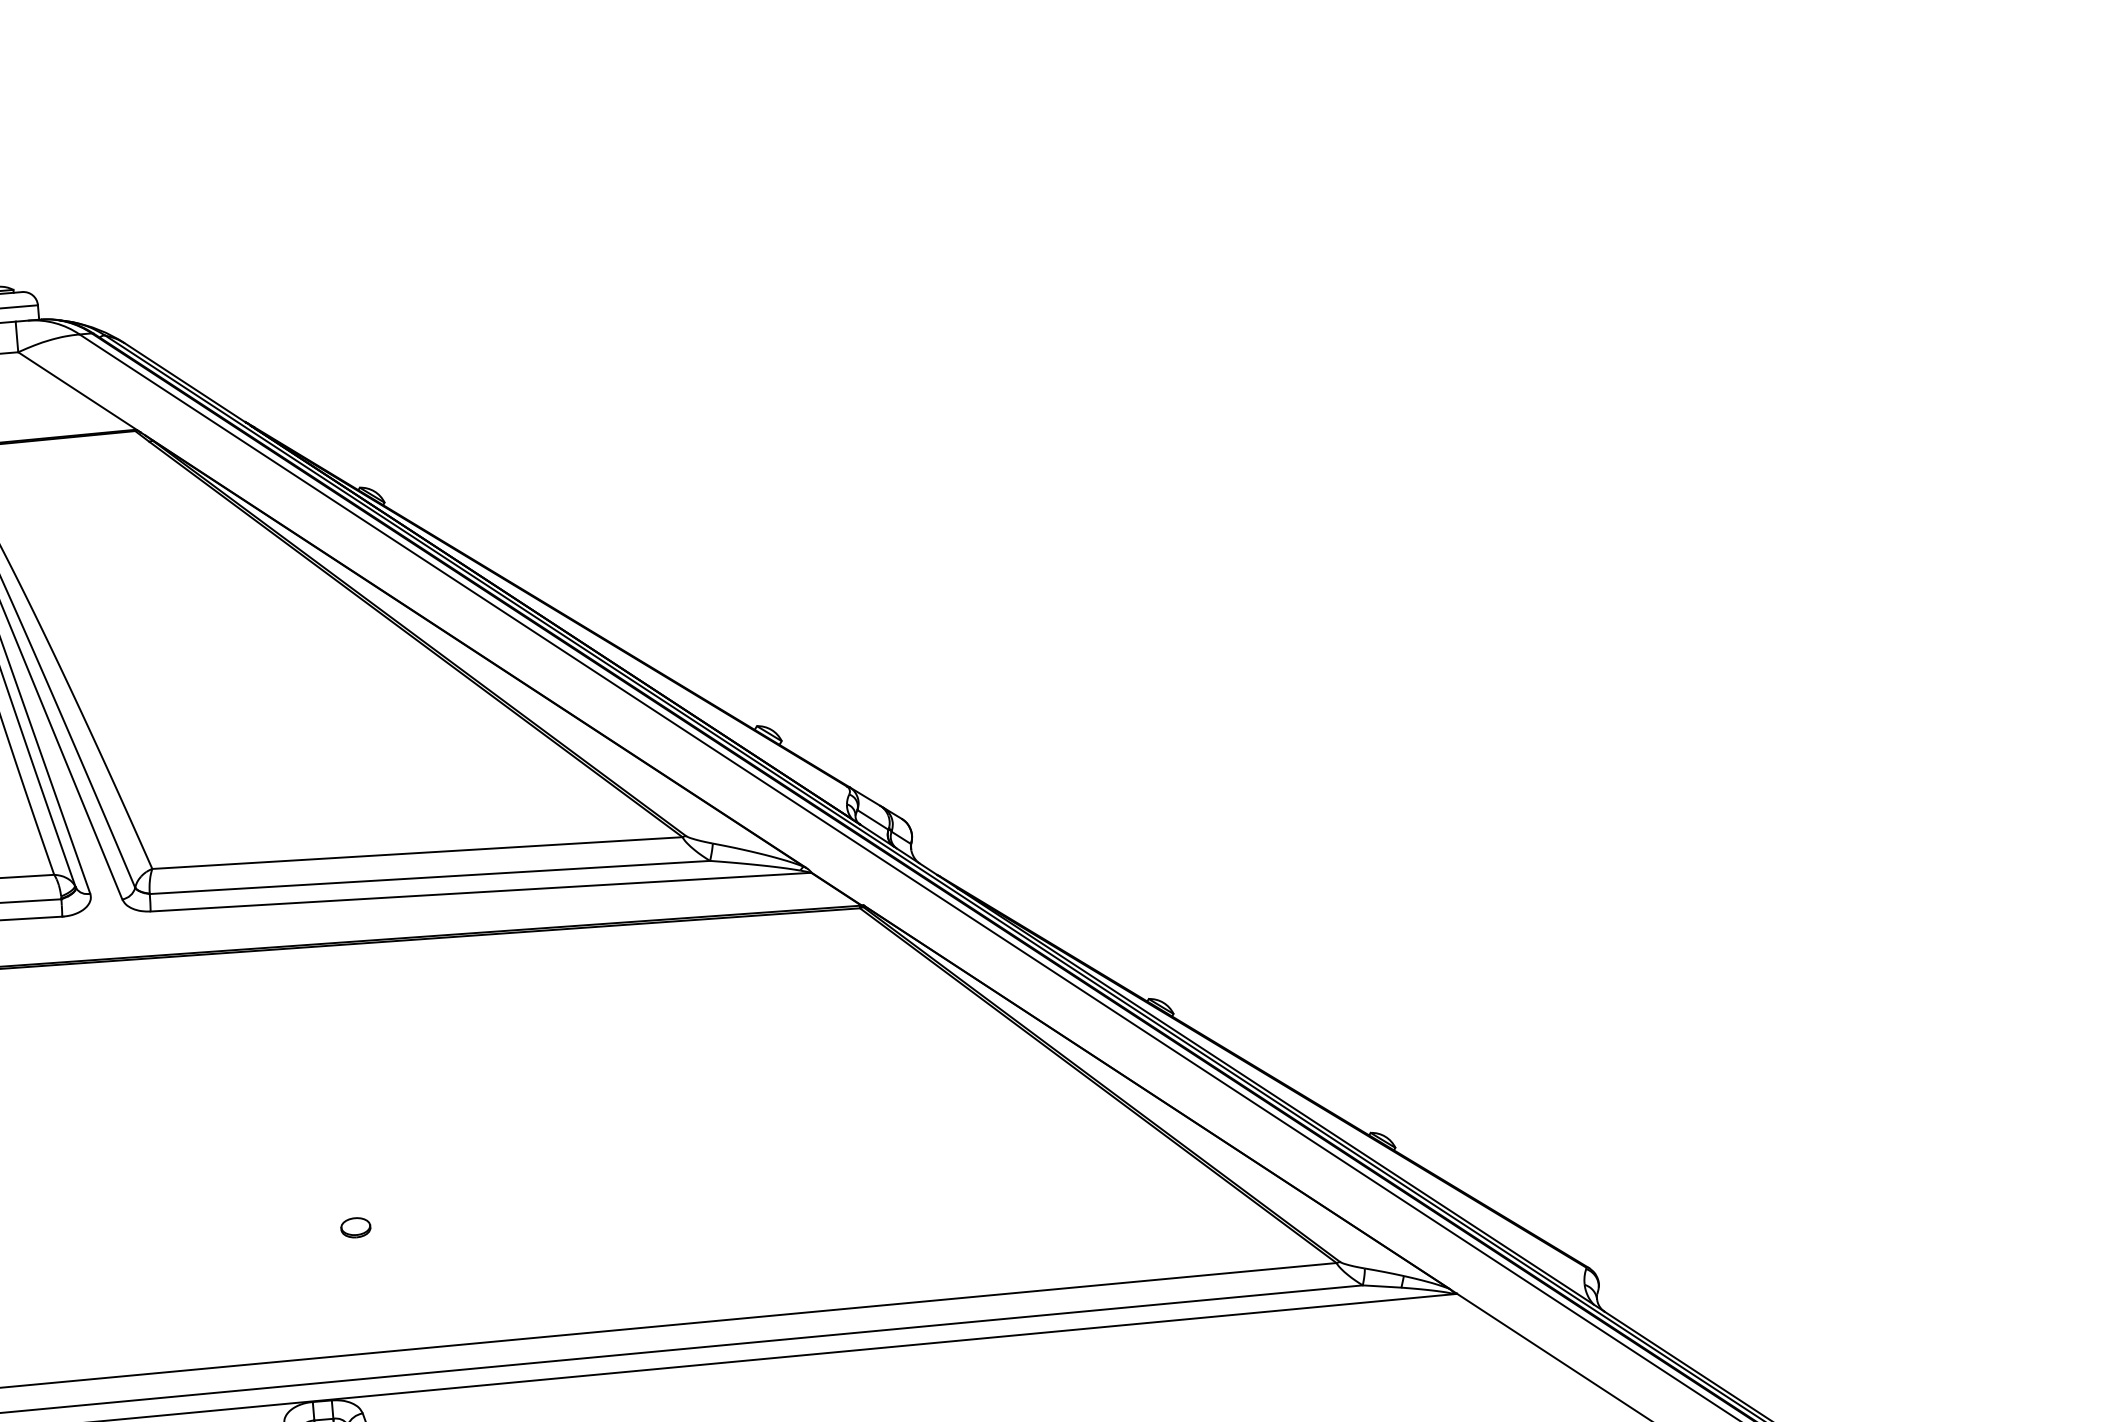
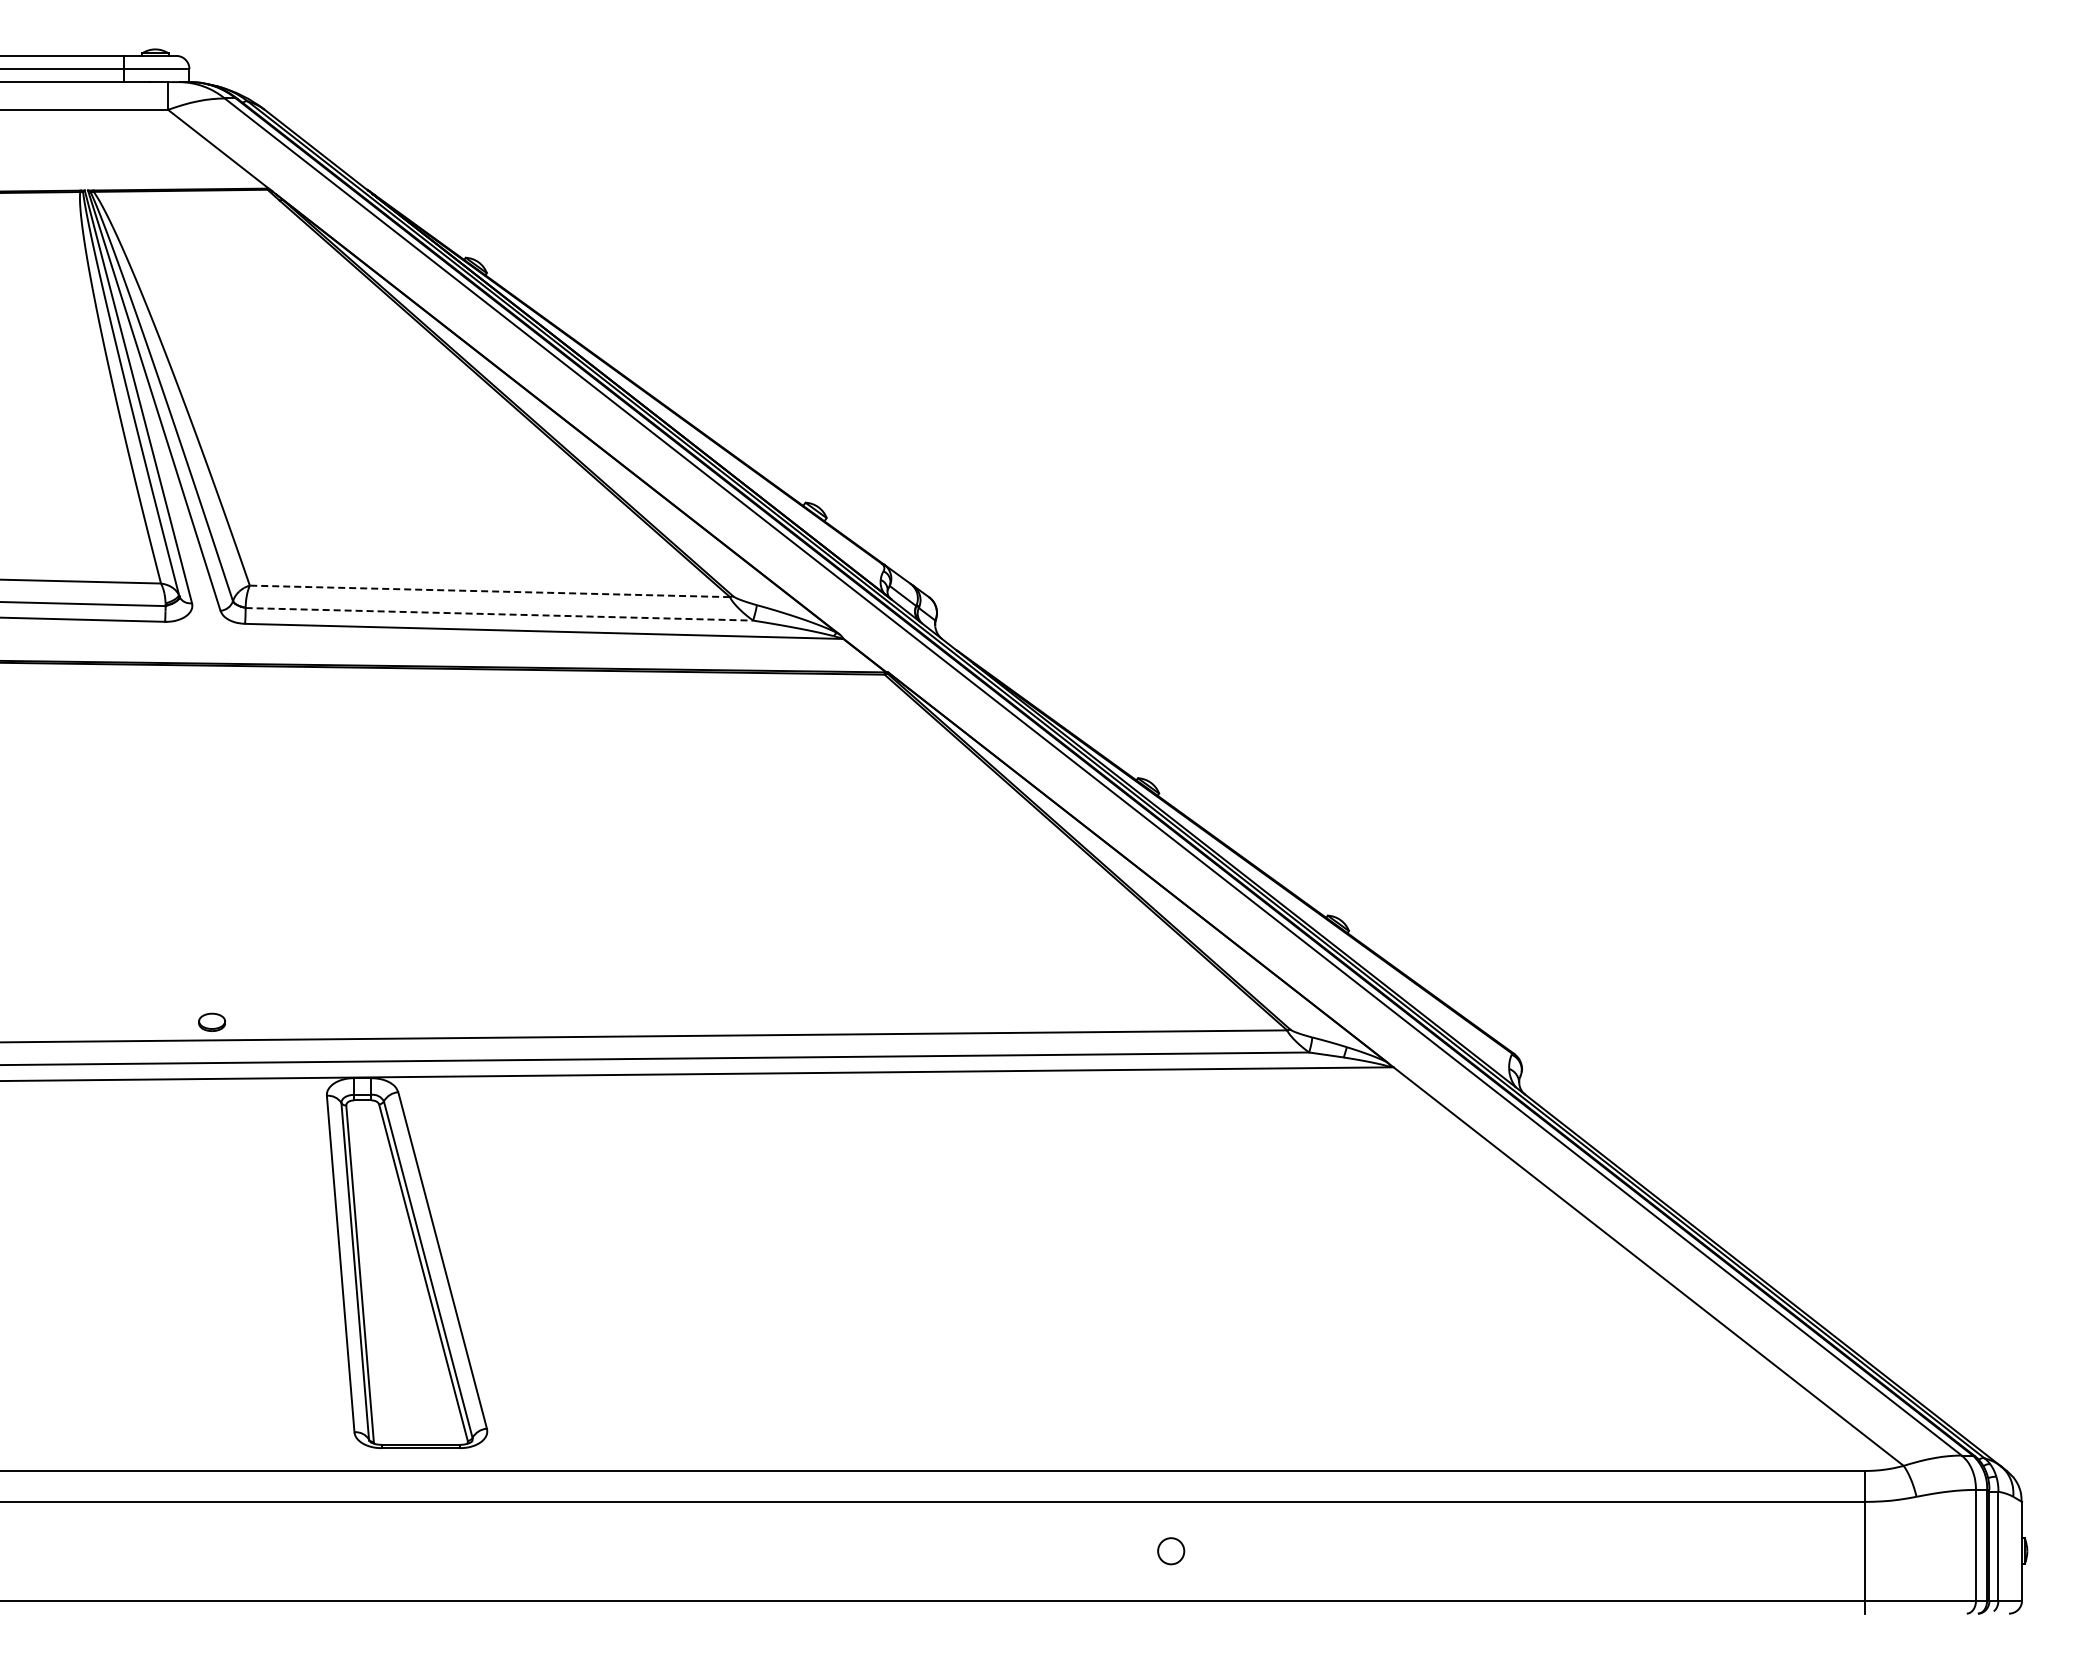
line: (416, 853) -> (489, 591), solid -> dashed
line: (430, 877) -> (499, 614), solid -> dashed
part: (355, 1226) -> (211, 1021), moved

